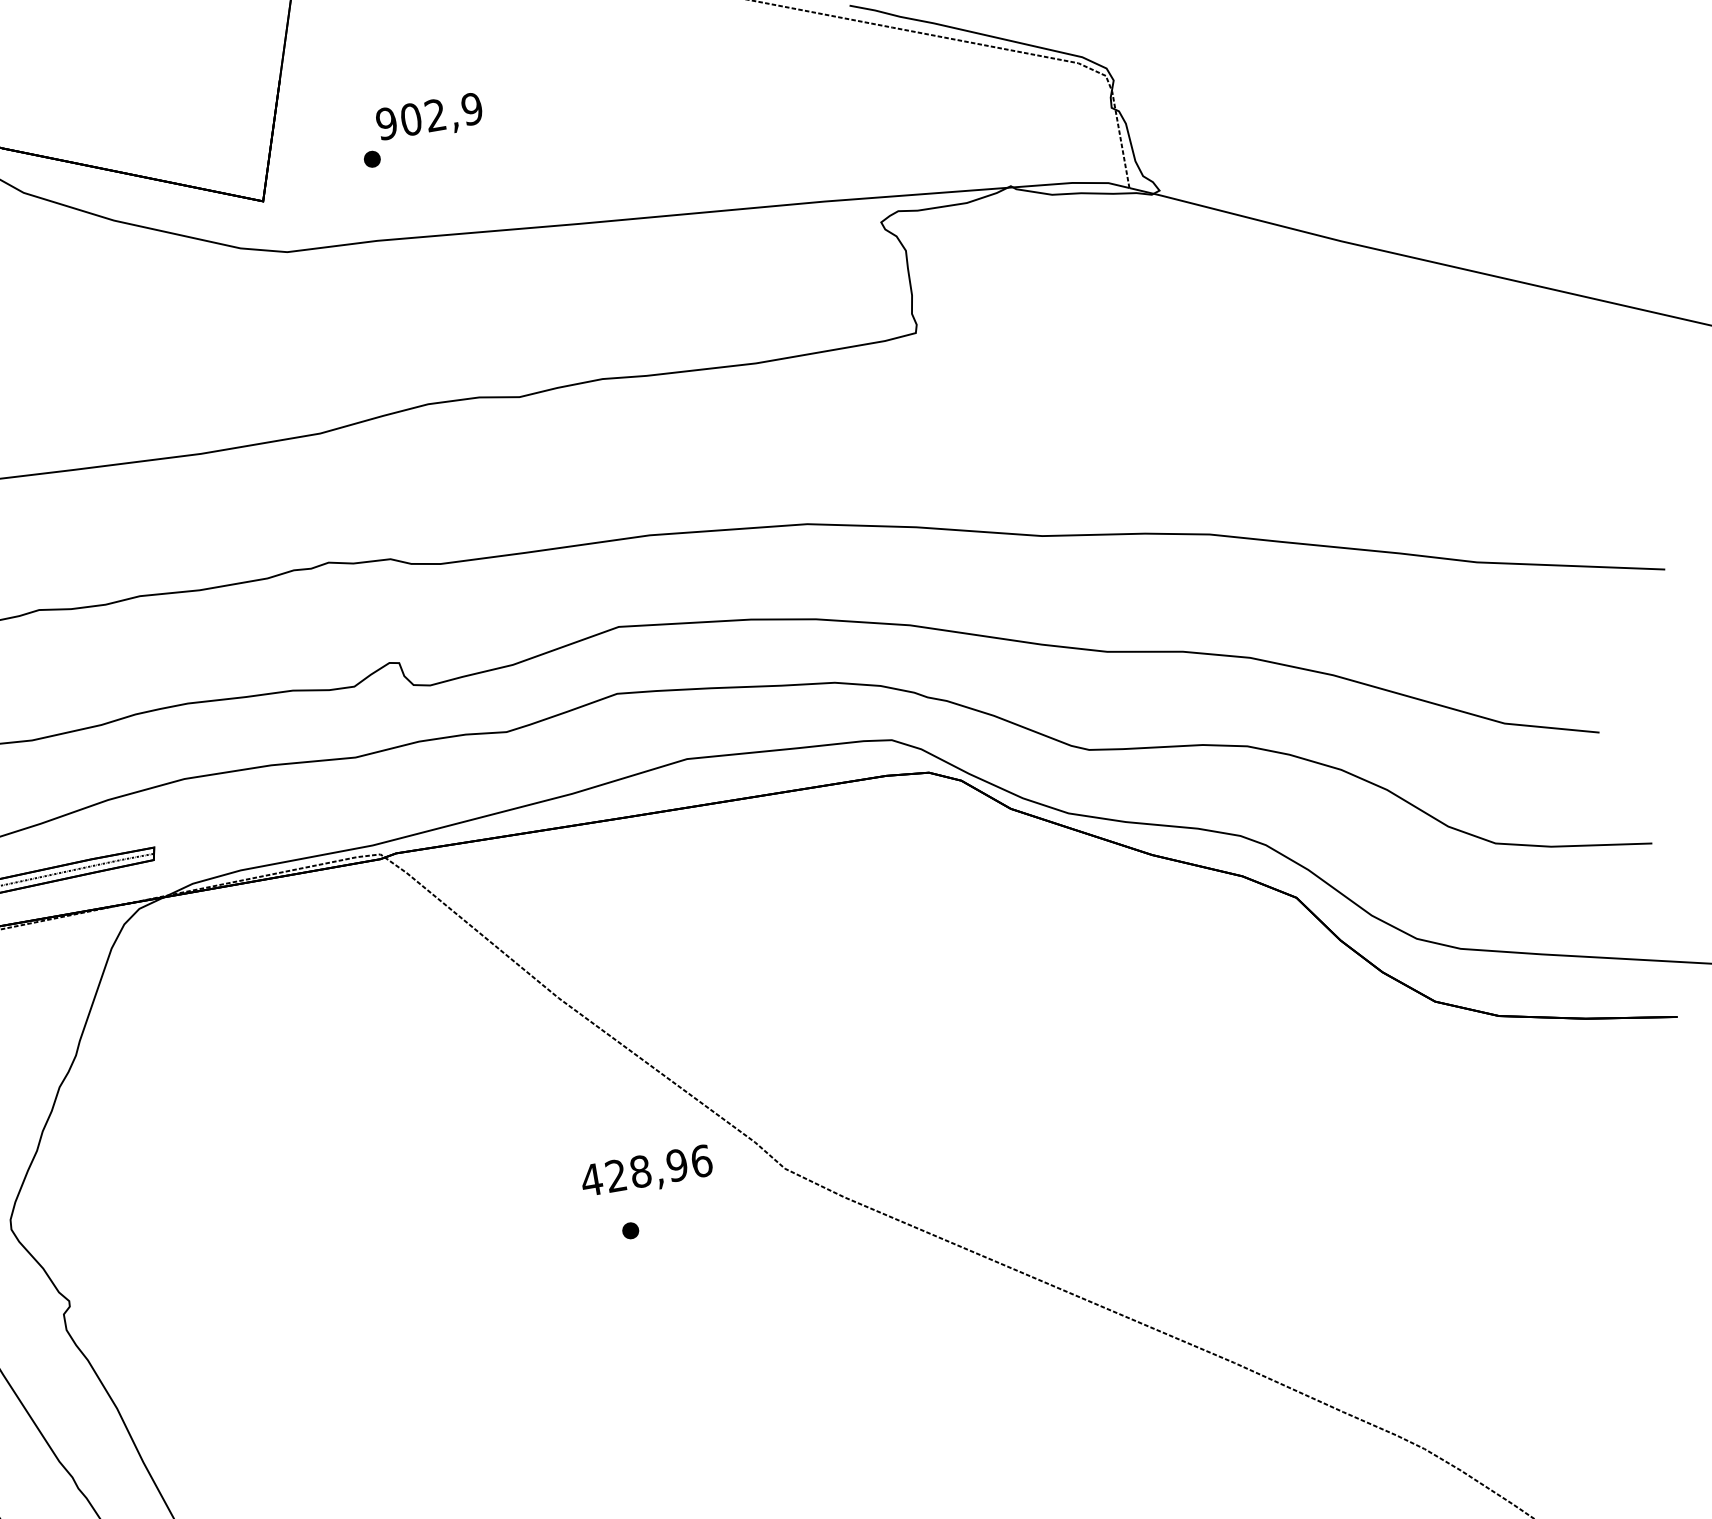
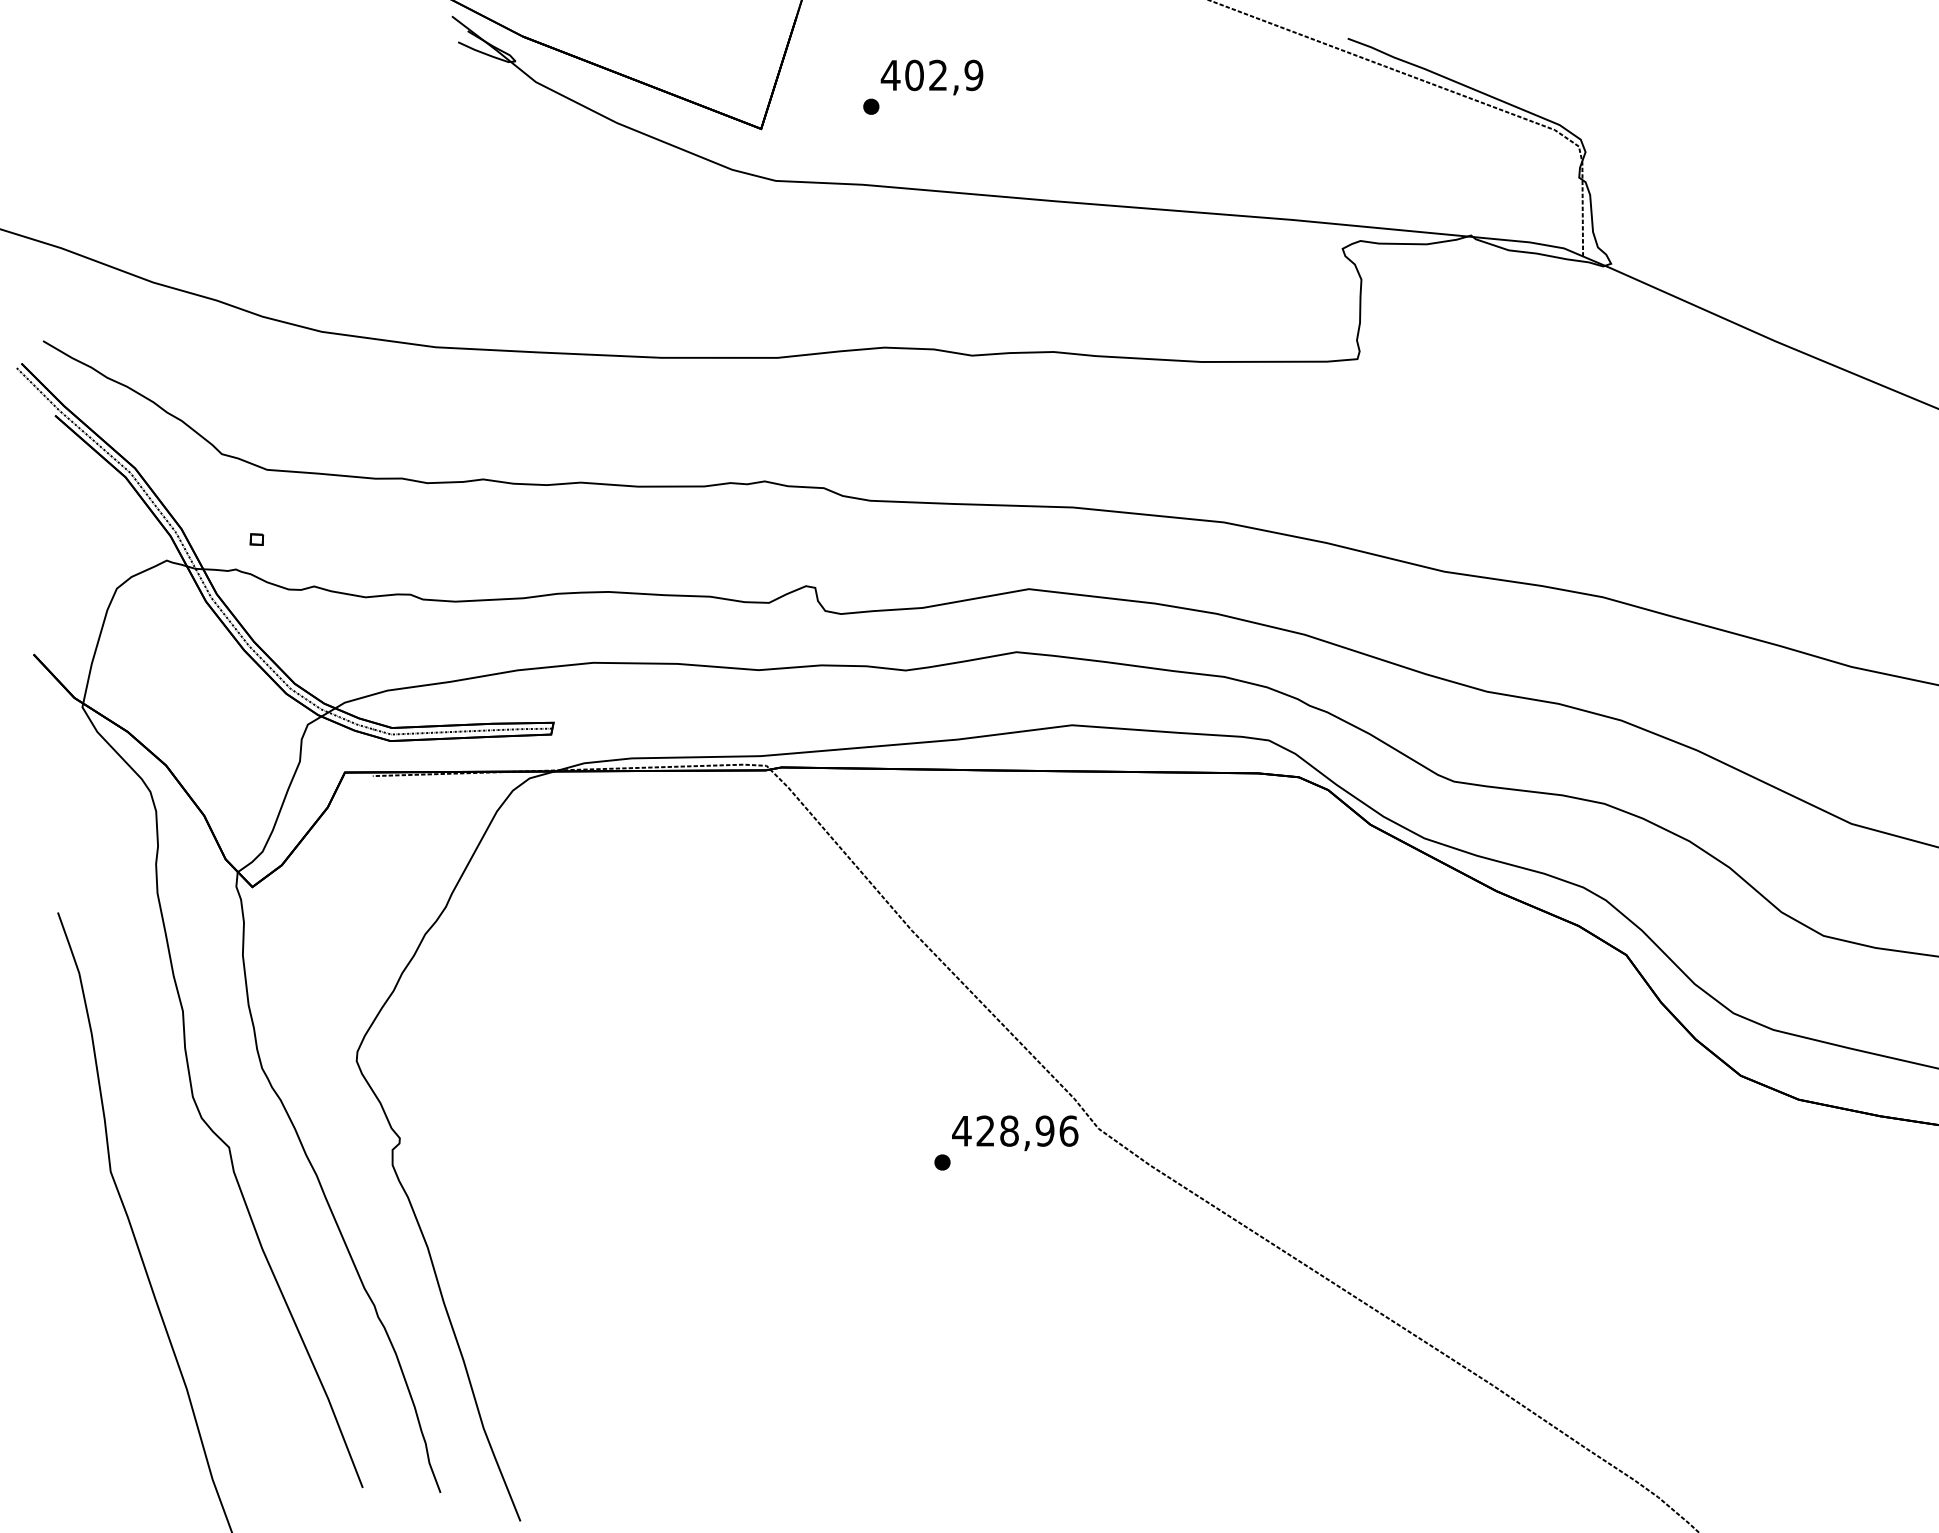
text: (386, 123) -> (890, 75), 902,9 -> 402,9
text: (647, 1173) -> (1015, 1133), moved

